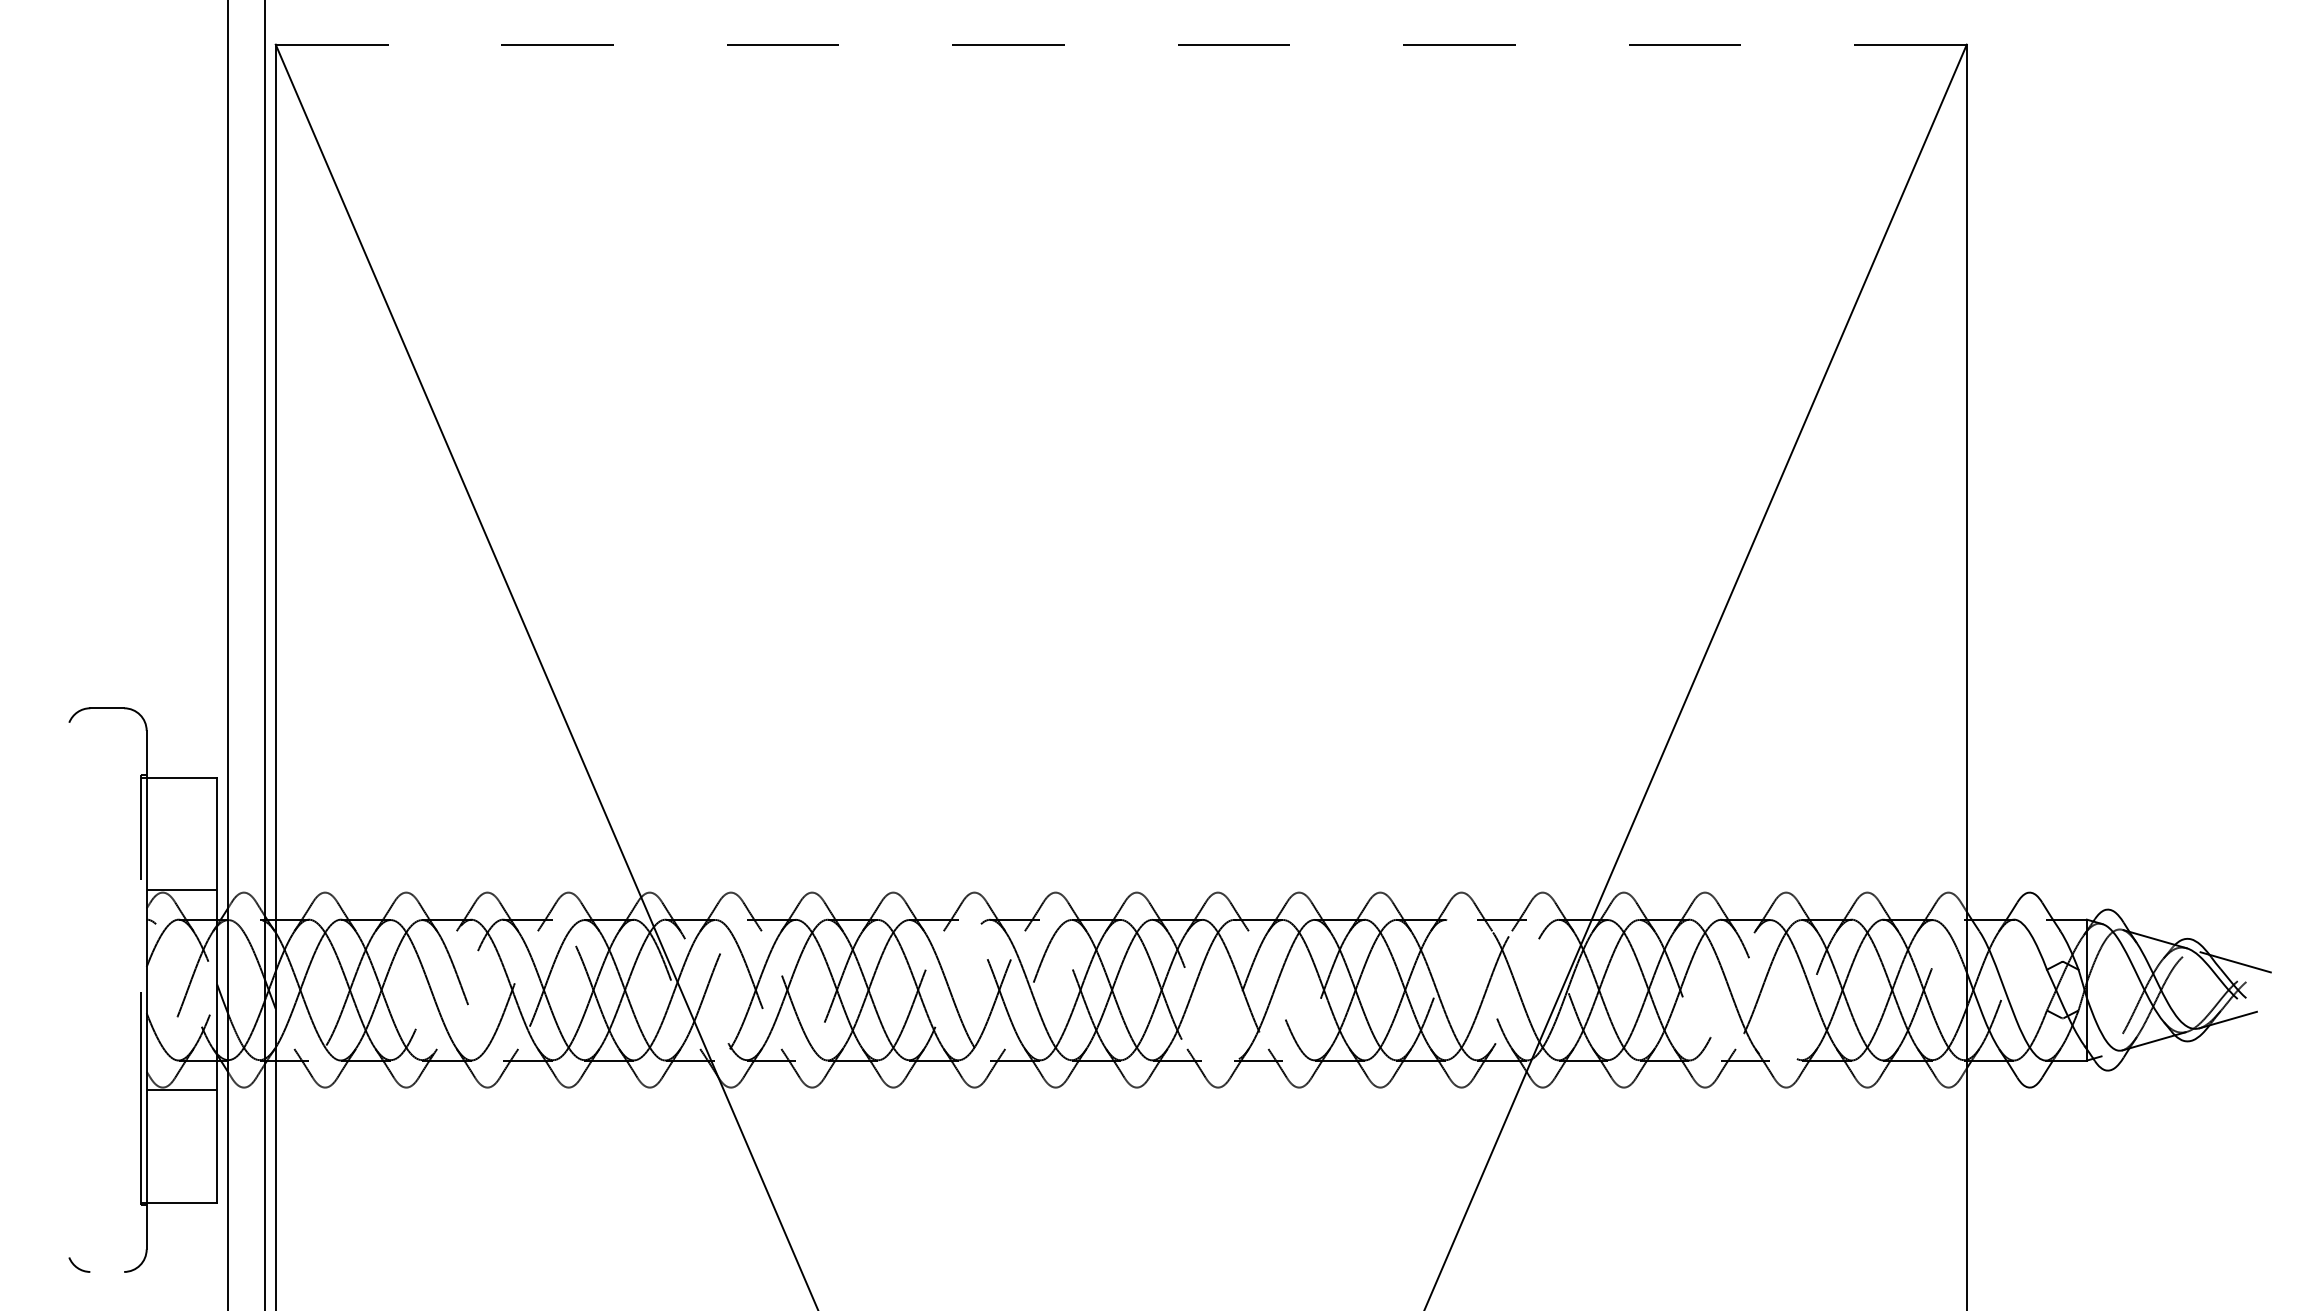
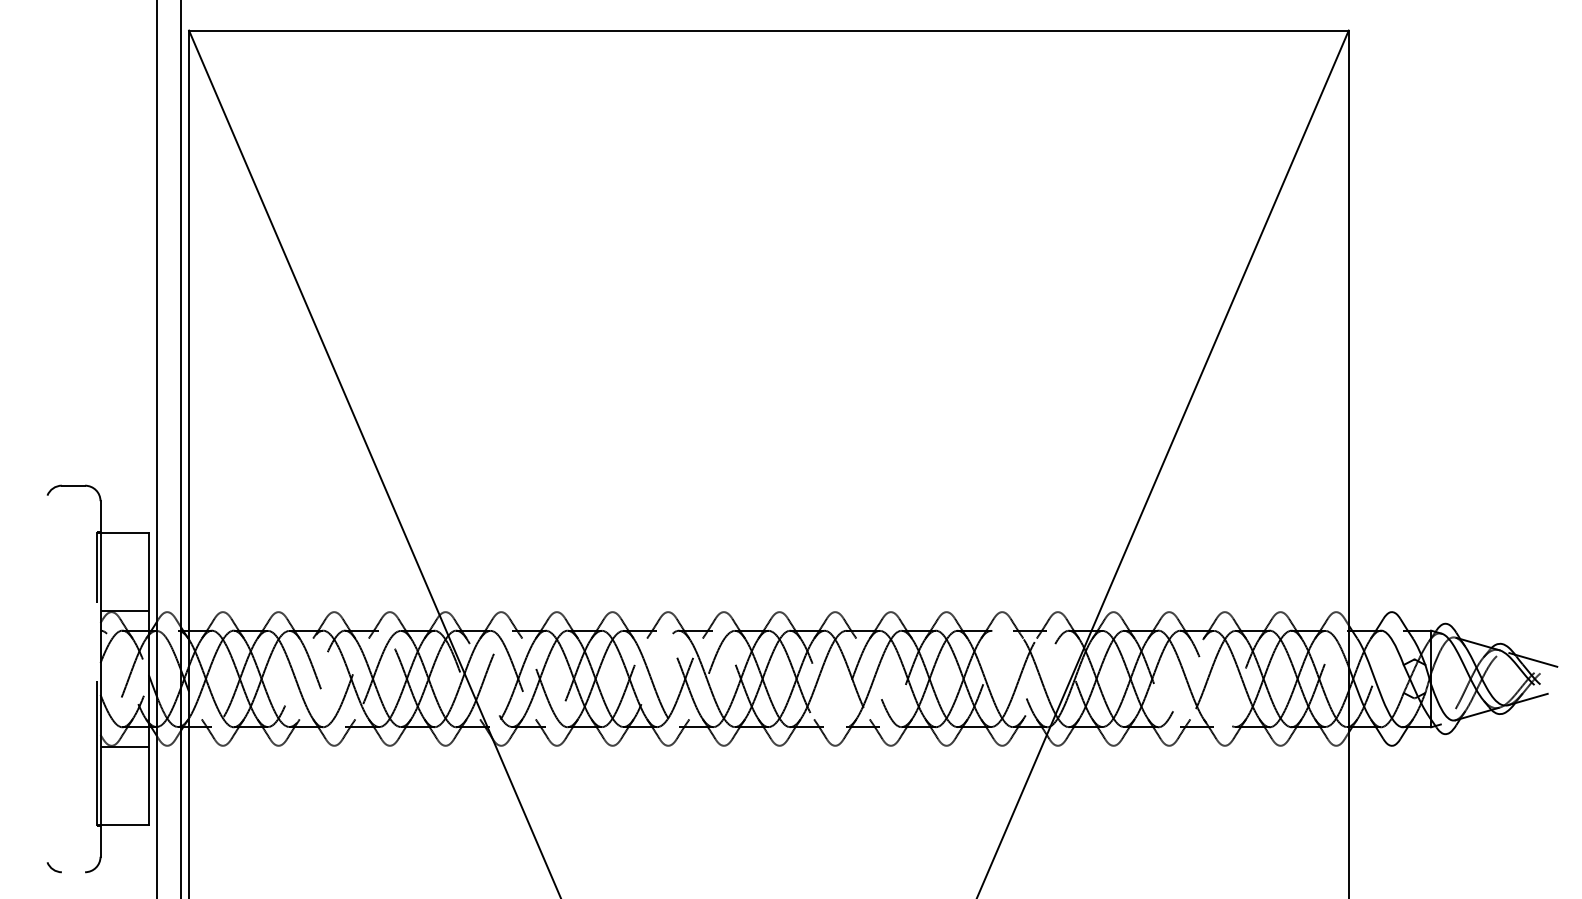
line: (1120, 44) -> (768, 30), dashed -> solid

